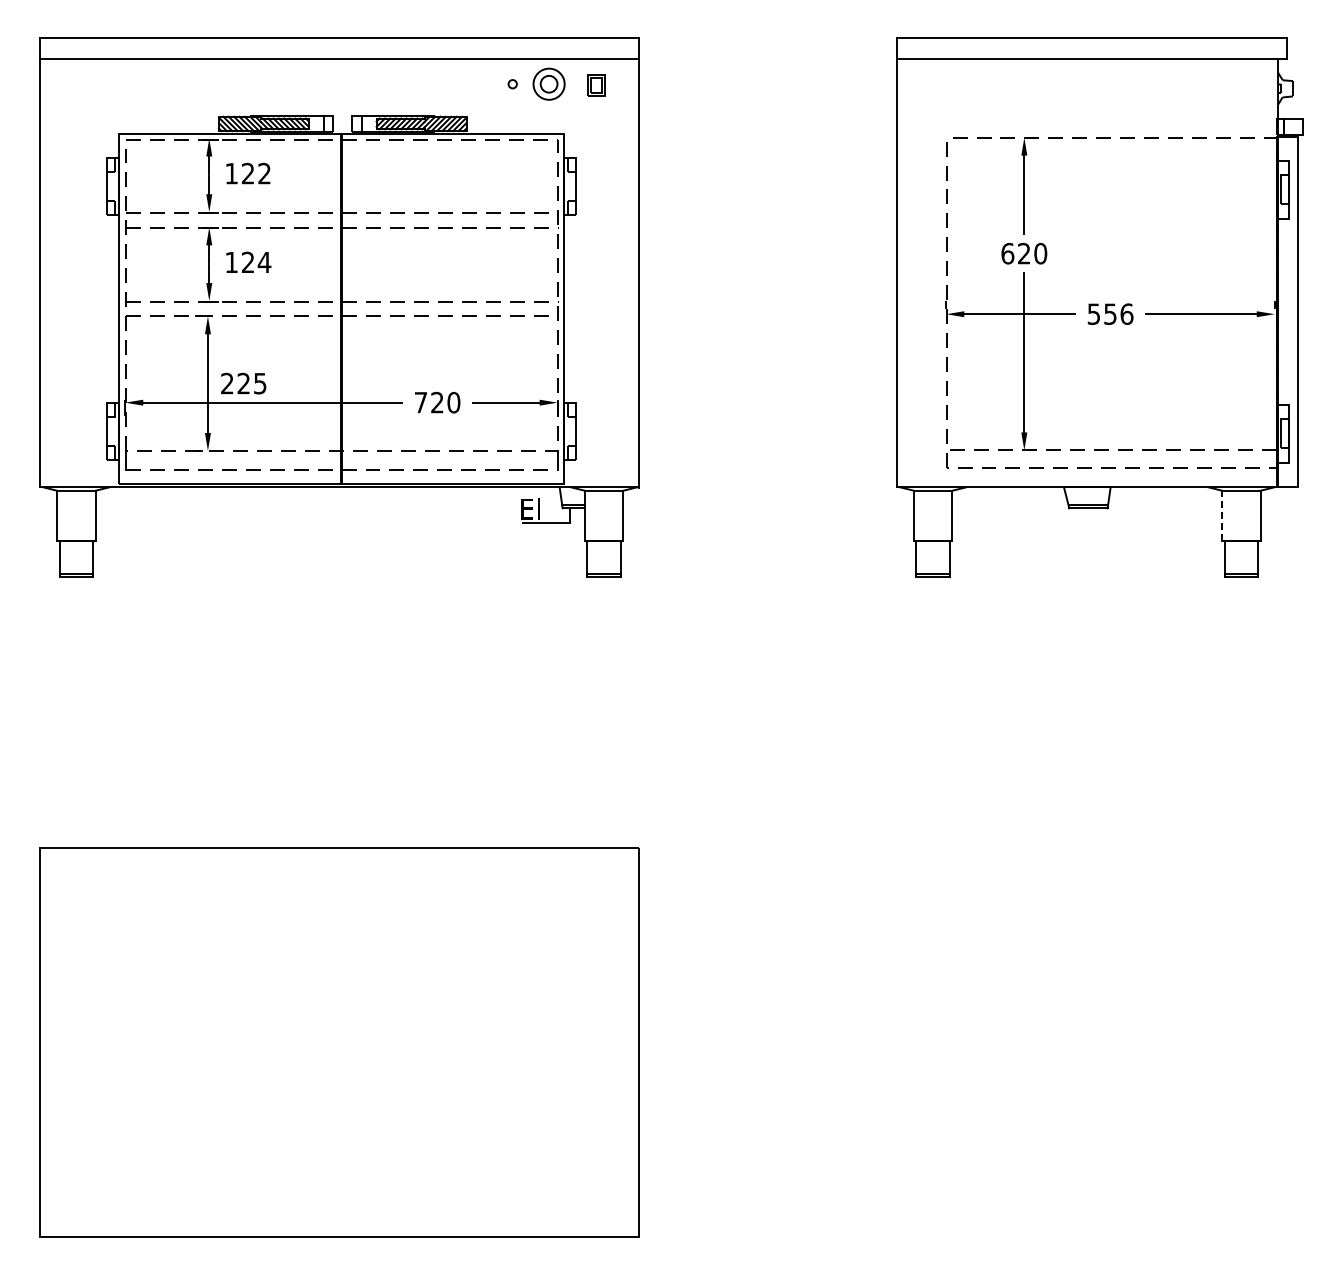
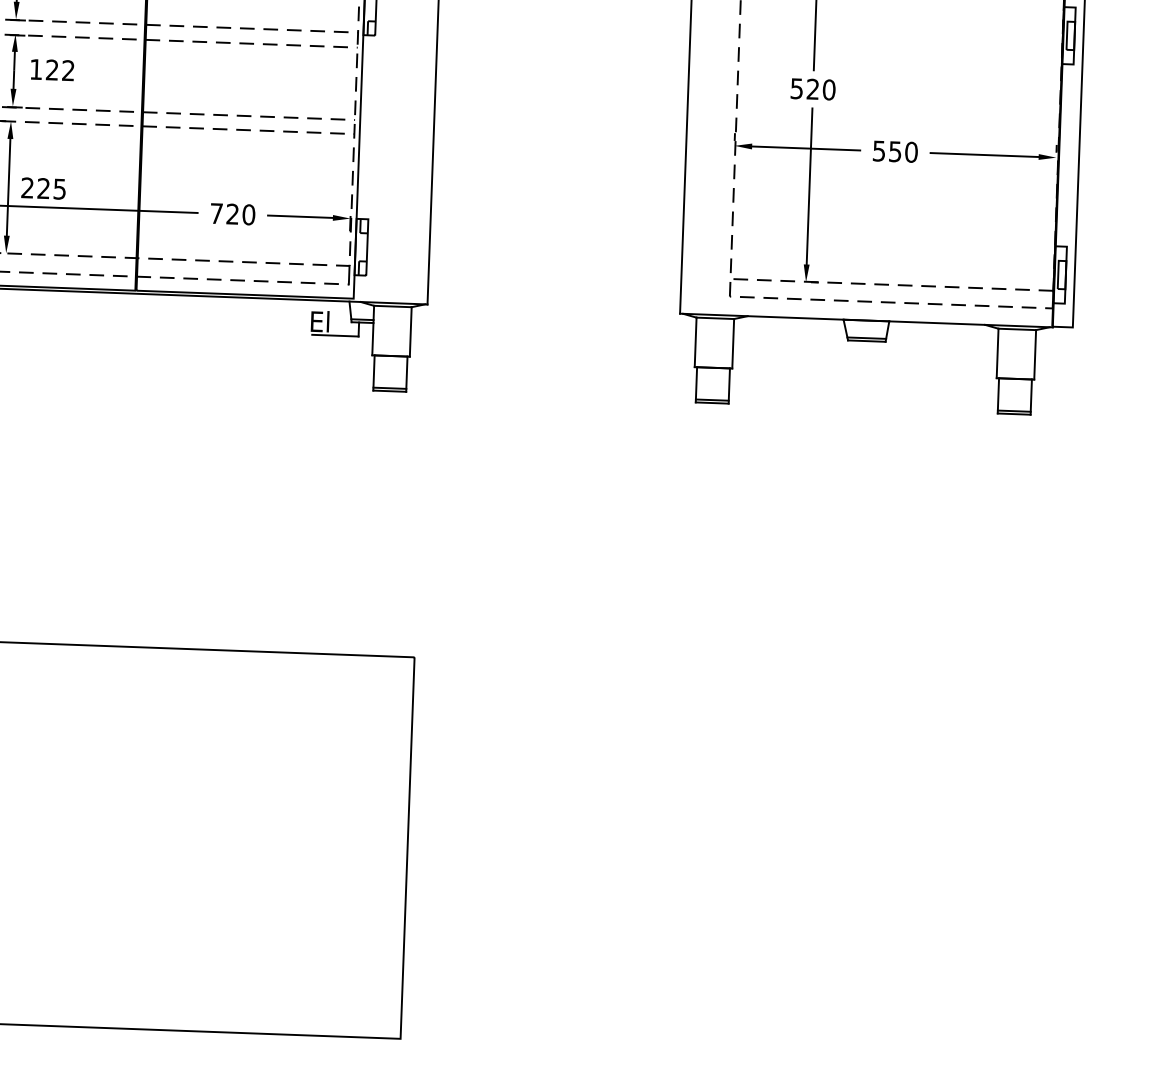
text: (1007, 253) -> (796, 88), 620 -> 520
text: (264, 261) -> (68, 69), 124 -> 122
text: (1126, 313) -> (911, 151), 556 -> 550
line: (1222, 515) -> (997, 352), dashed -> solid

